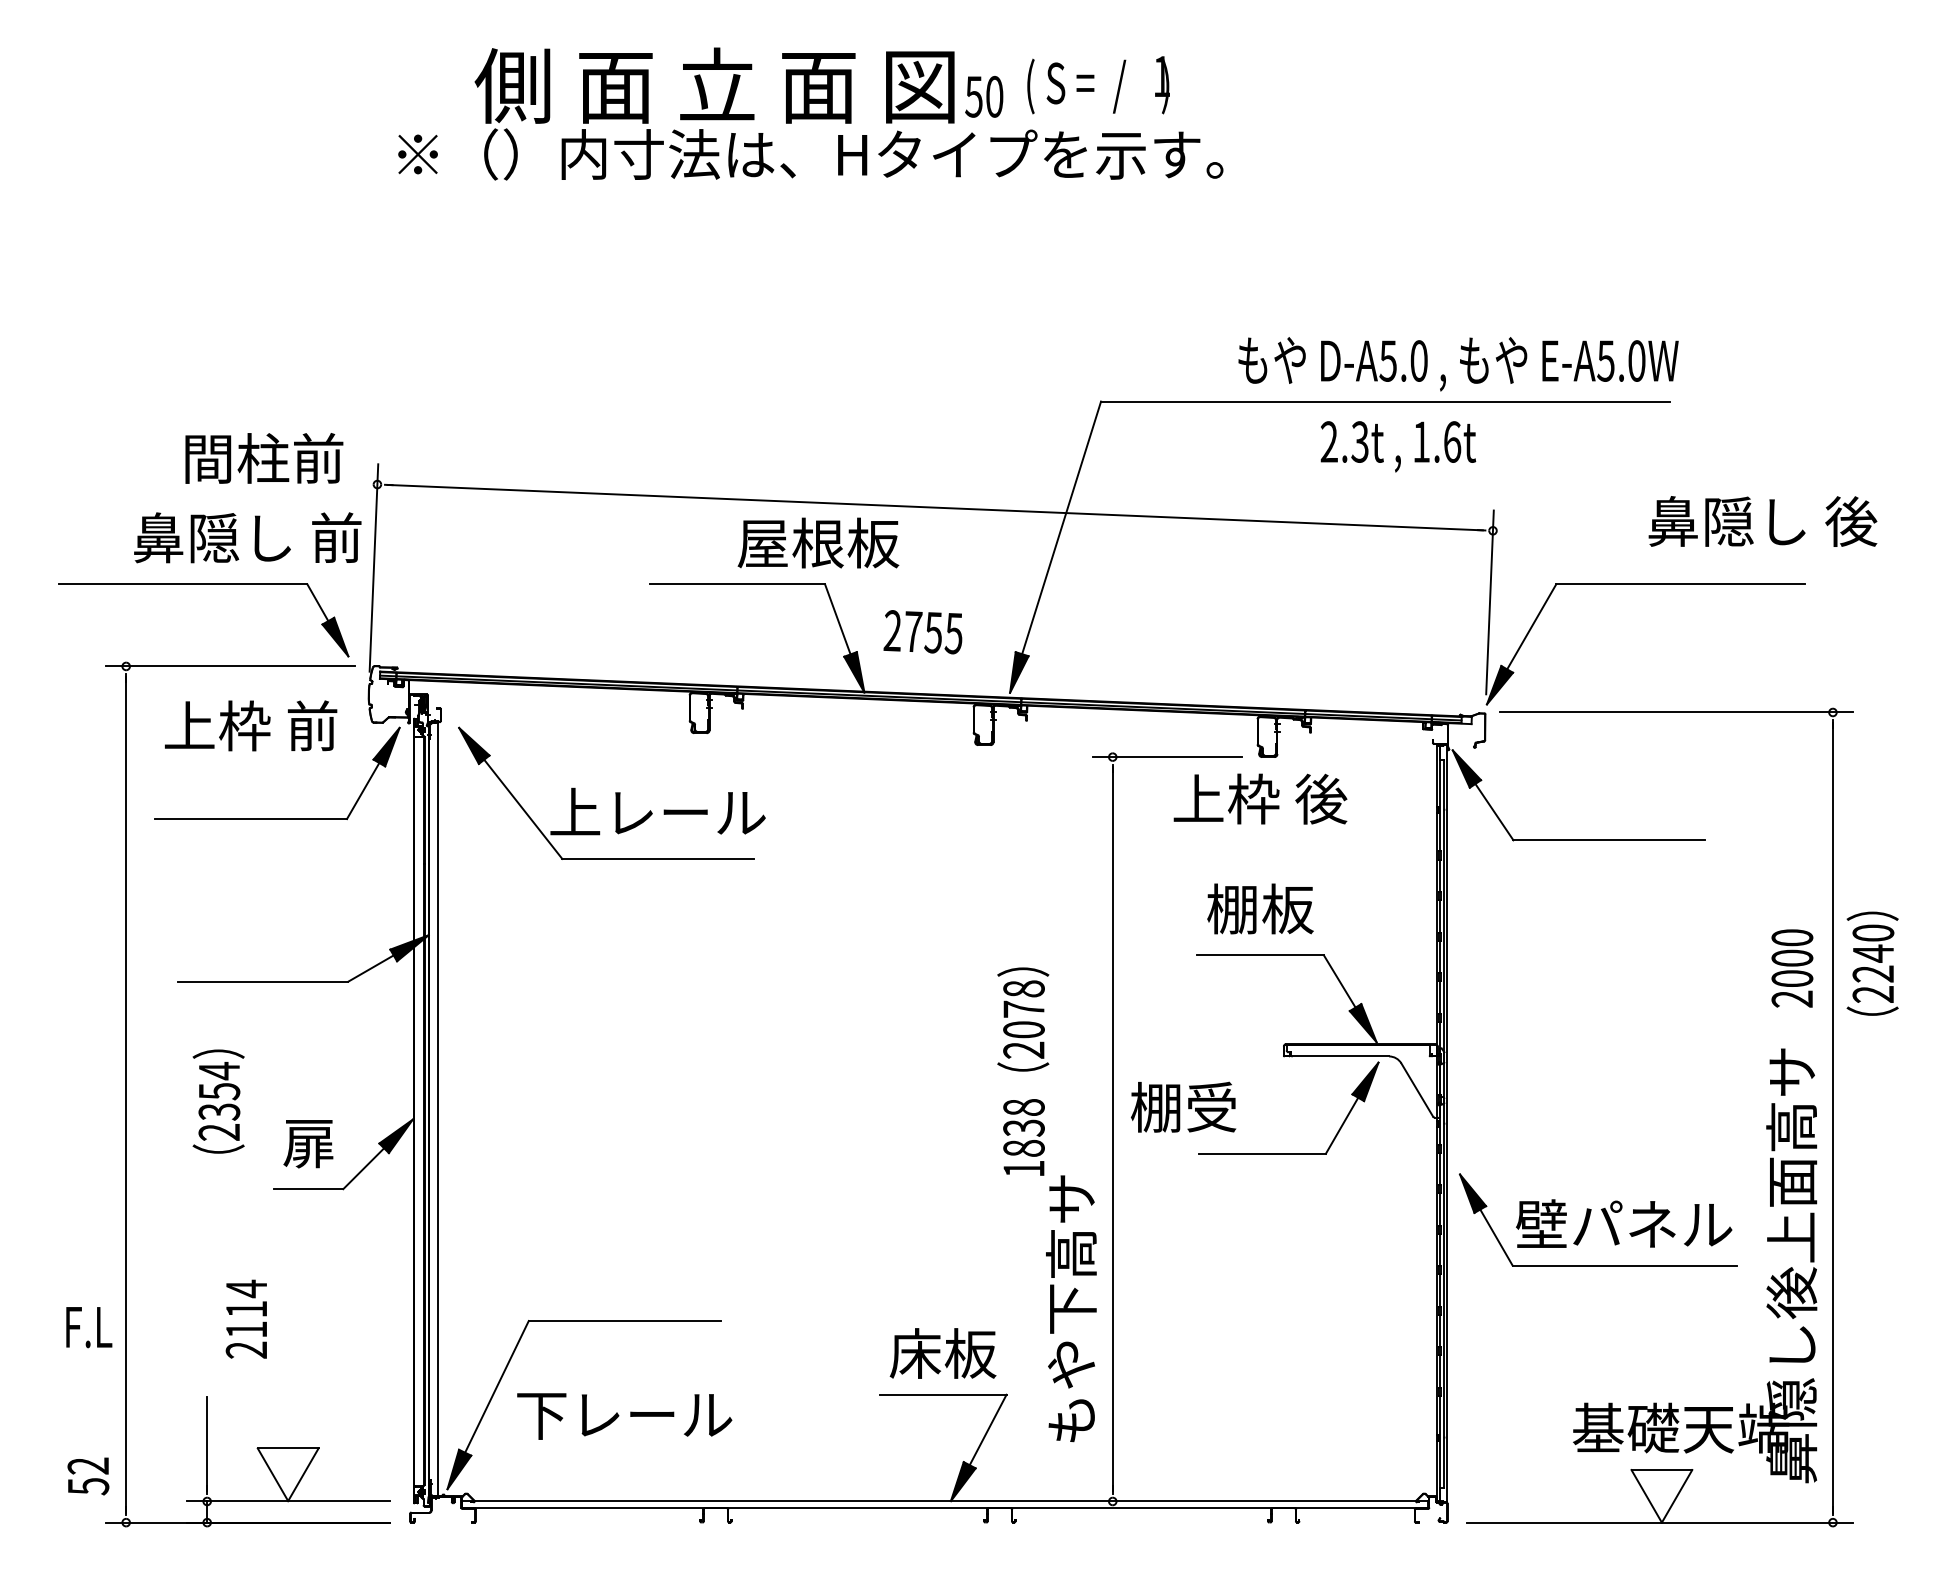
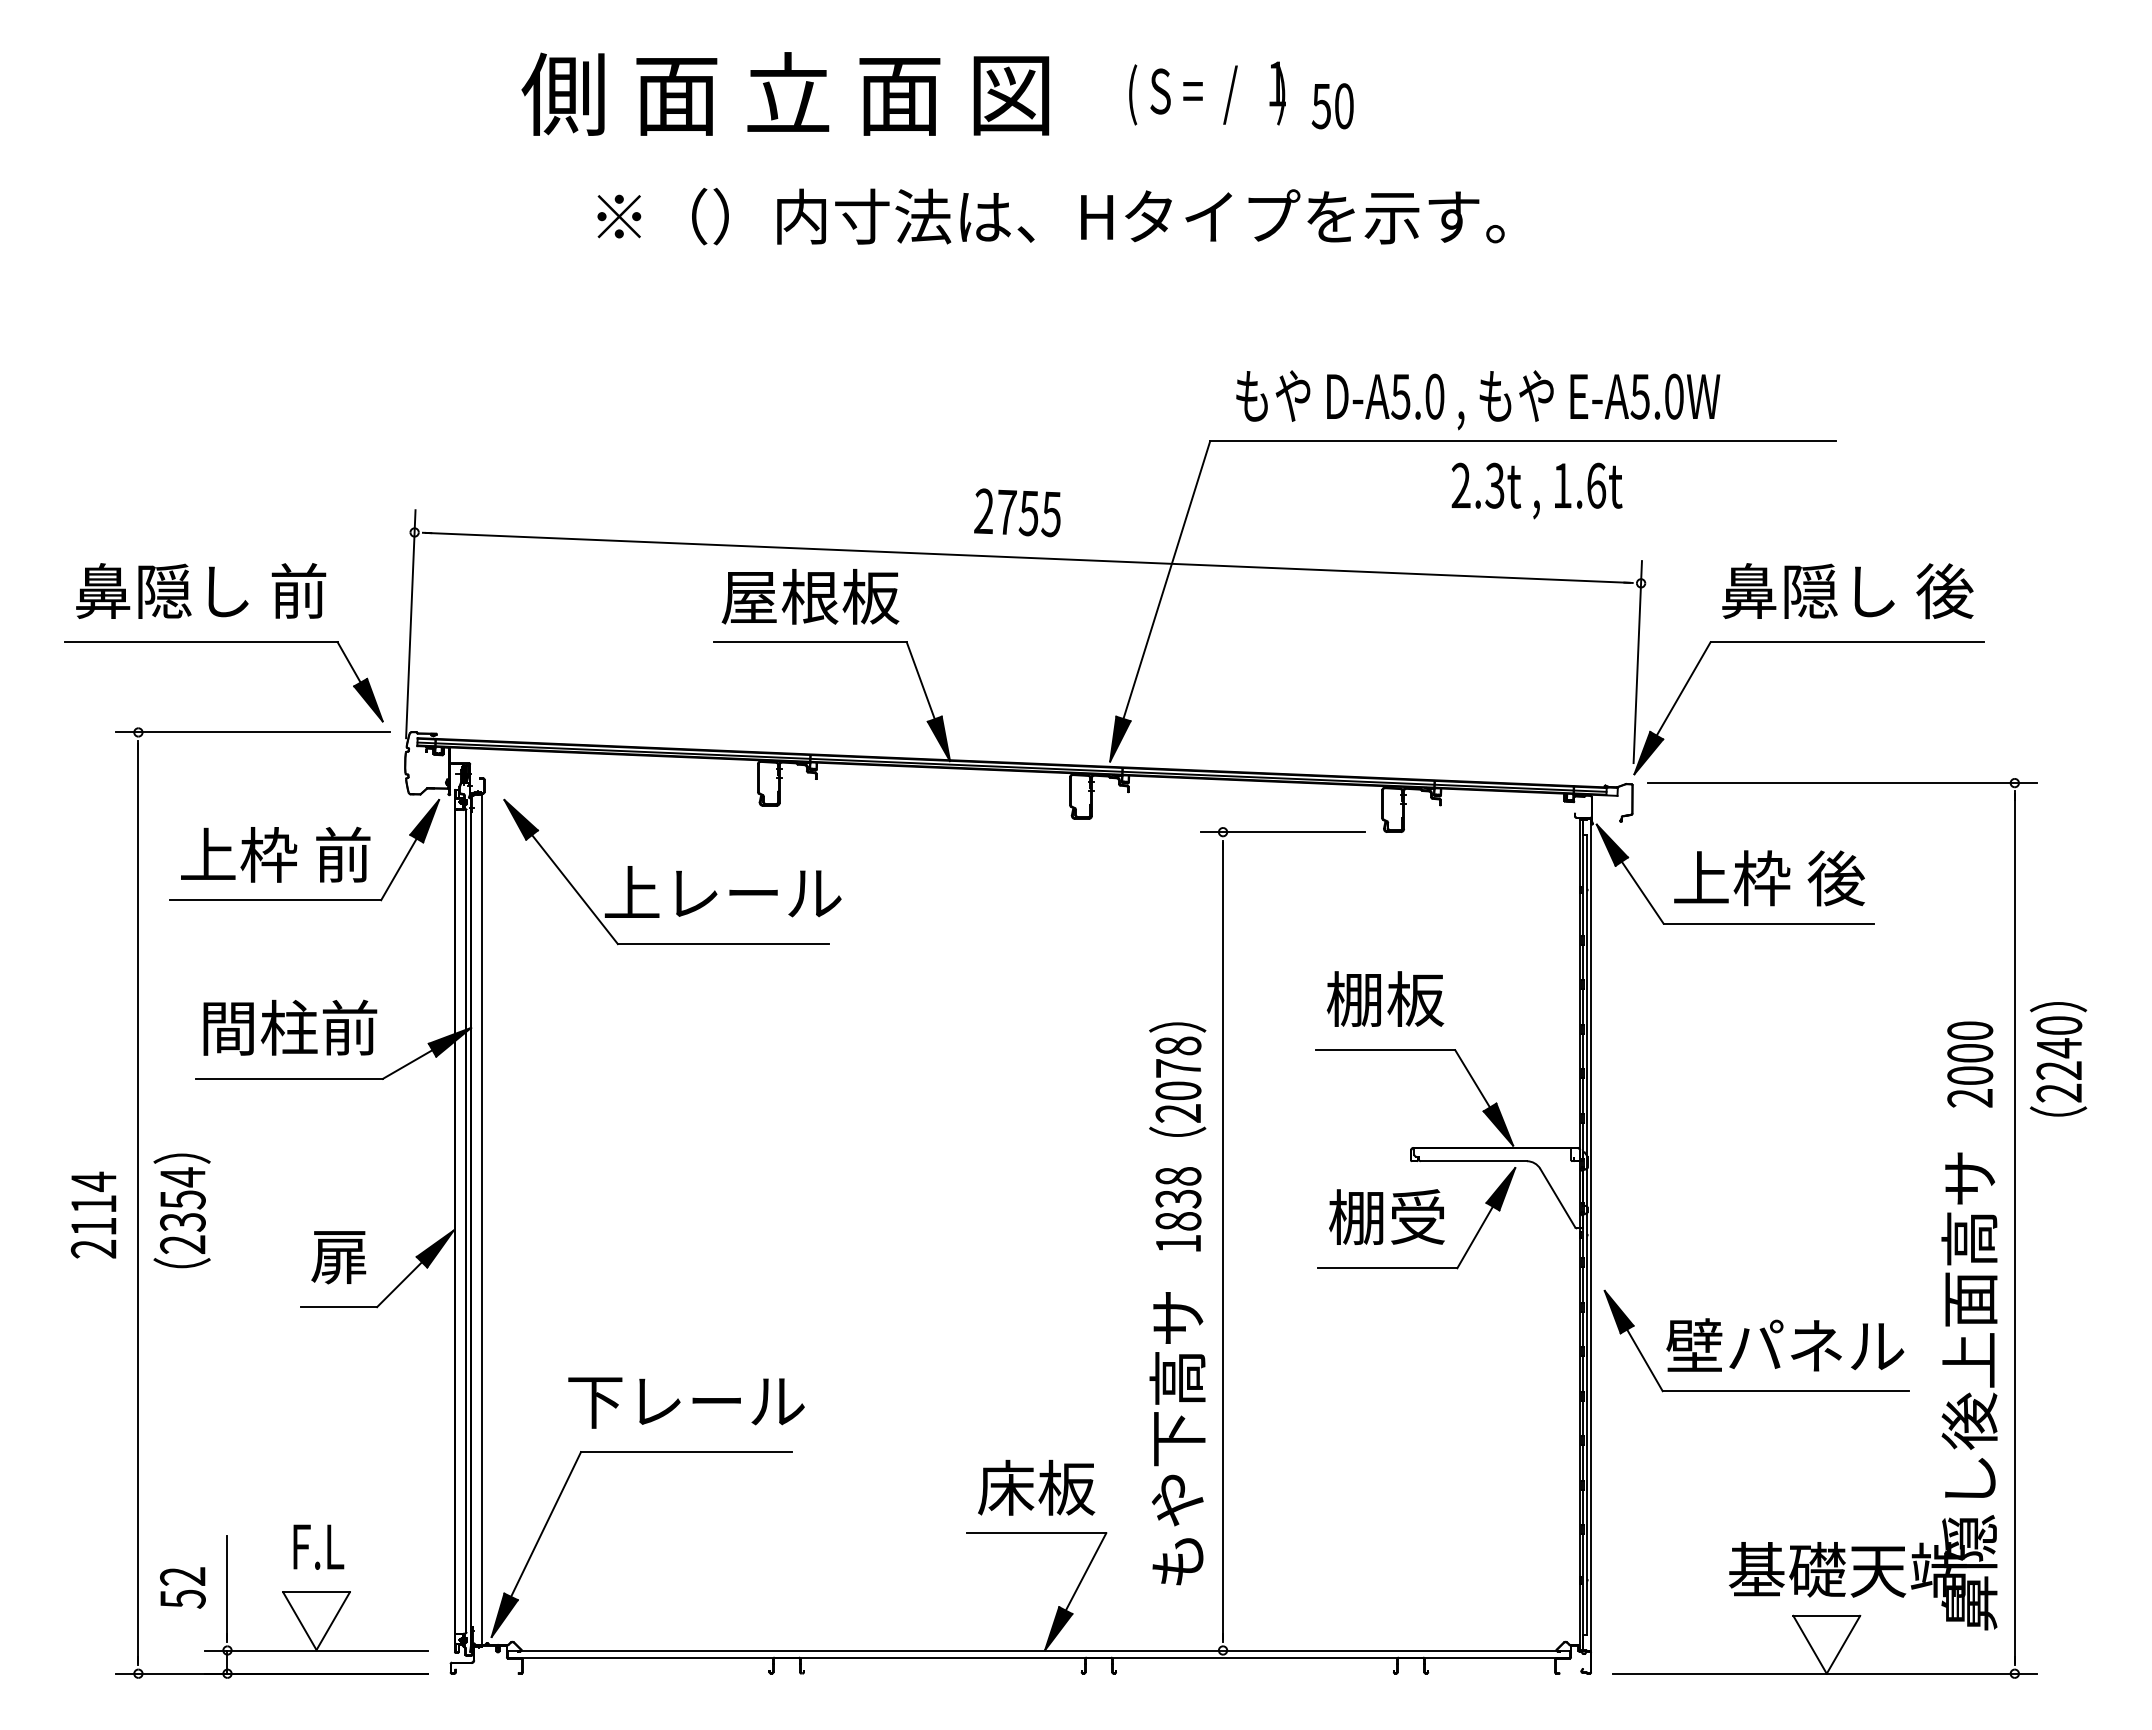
text: (984, 97) -> (1332, 106), moved
text: (810, 154) -> (1050, 216), moved
text: (1458, 364) -> (1478, 400), moved
text: (264, 458) -> (290, 1027), moved
text: (1762, 521) -> (1847, 591), moved
text: (248, 537) -> (201, 590), moved
text: (818, 542) -> (810, 596), moved
text: (923, 631) -> (1017, 512), moved
text: (250, 725) -> (275, 854), moved
text: (1260, 799) -> (1769, 878), moved
text: (1023, 1071) -> (1177, 1136), moved
text: (218, 1101) -> (181, 1210), moved
text: (1183, 1106) -> (1386, 1216), moved
text: (246, 1318) -> (93, 1214), moved
text: (88, 1326) -> (318, 1546), moved
text: (624, 1415) -> (686, 1402), moved
text: (88, 1476) -> (182, 1587), moved

